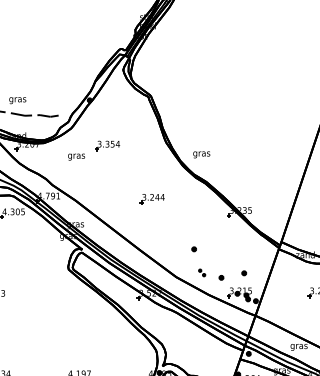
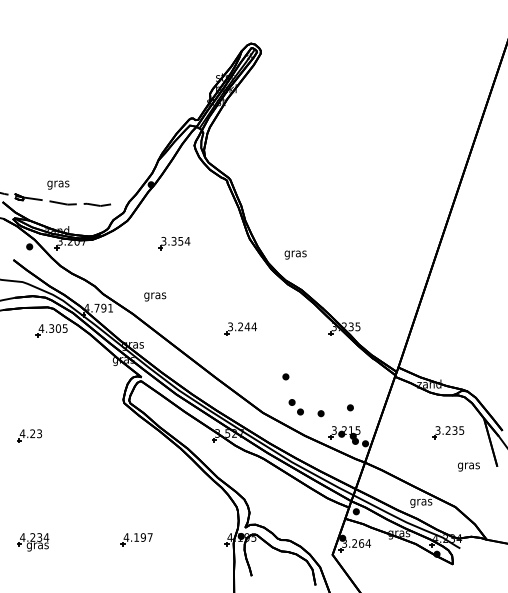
text: (76, 156) -> (155, 296), moved
part: (152, 198) -> (240, 328), moved
part: (201, 273) -> (295, 407), size x1.67

